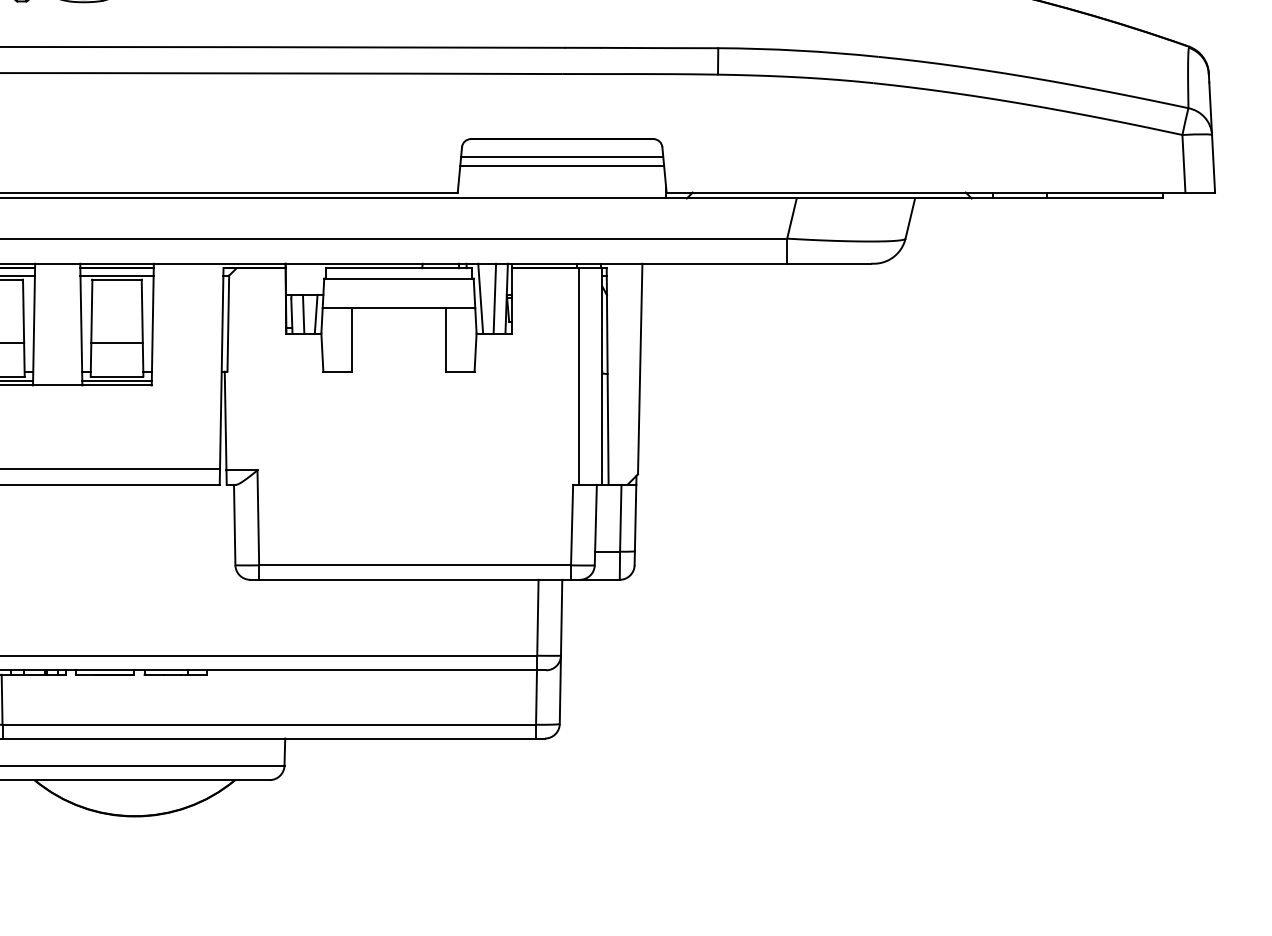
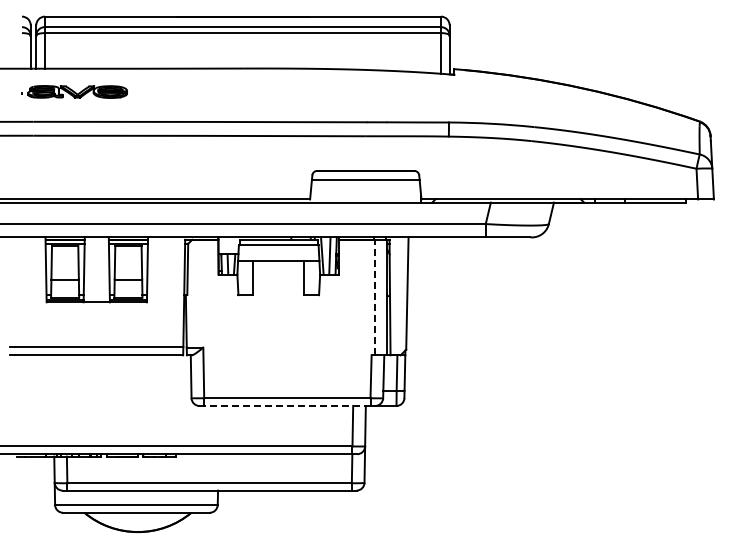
line: (561, 166) -> (365, 185), removed
line: (578, 376) -> (374, 297), solid -> dashed
line: (413, 578) -> (286, 405), solid -> dashed

